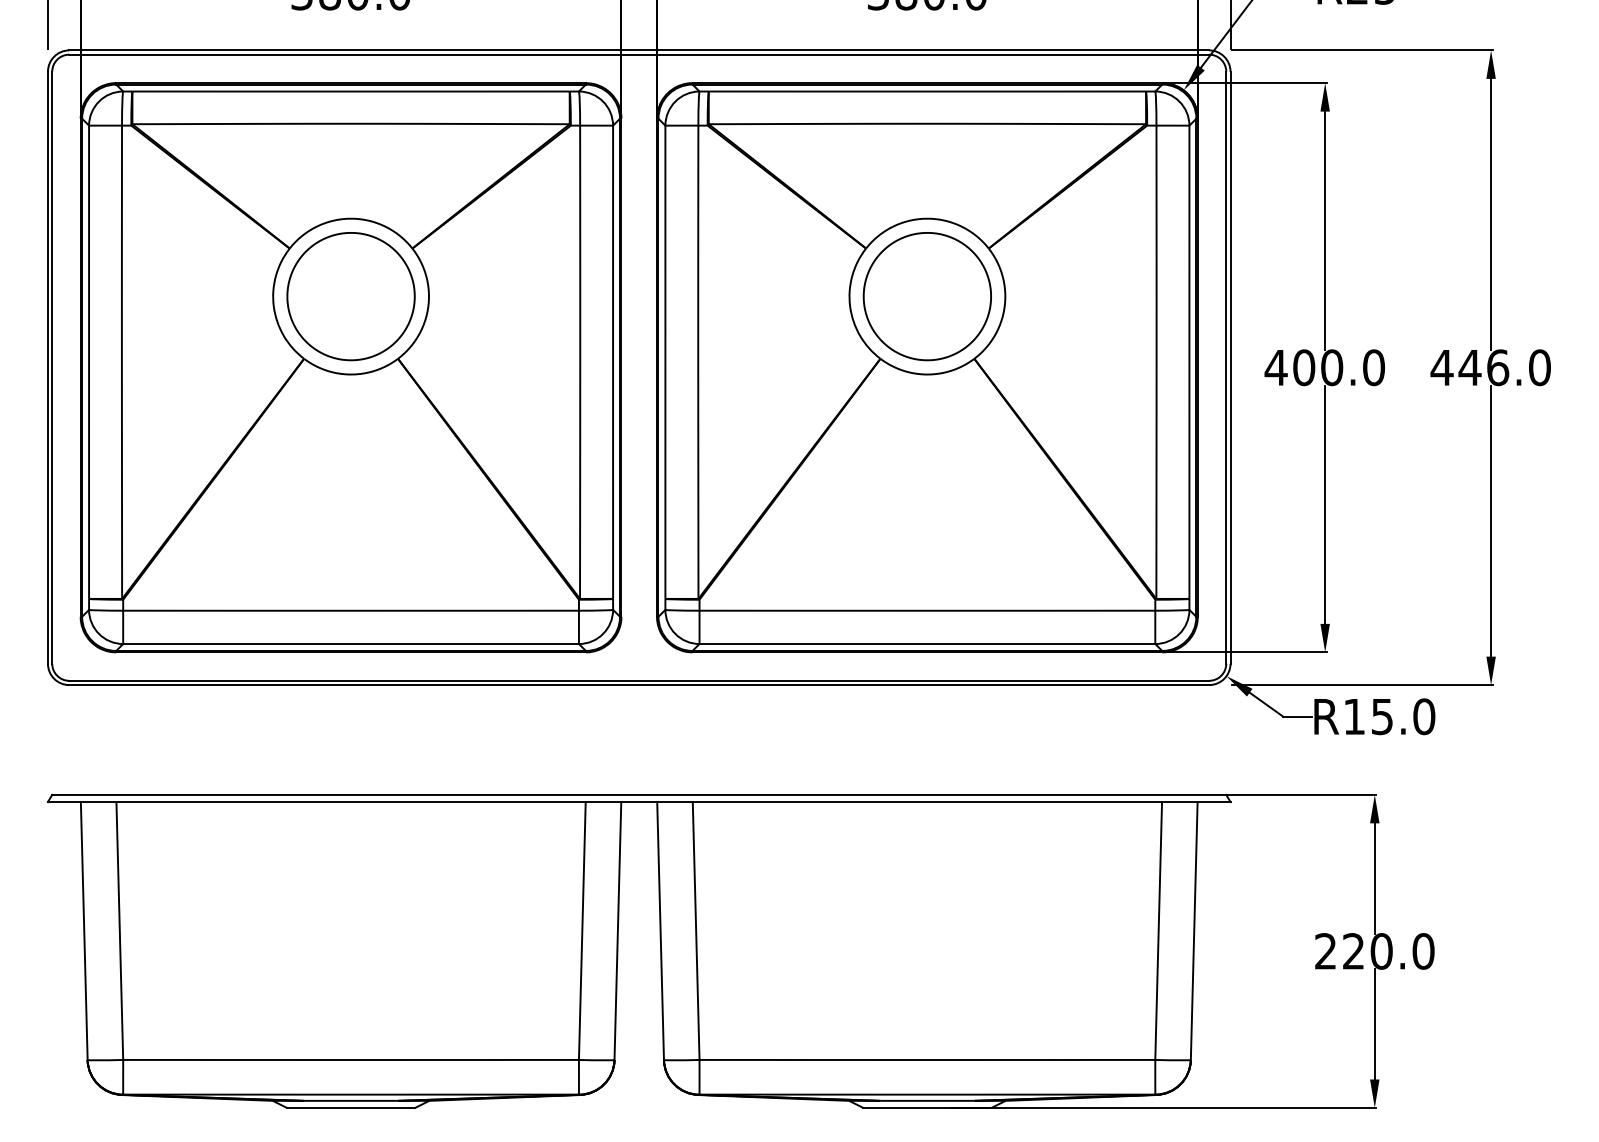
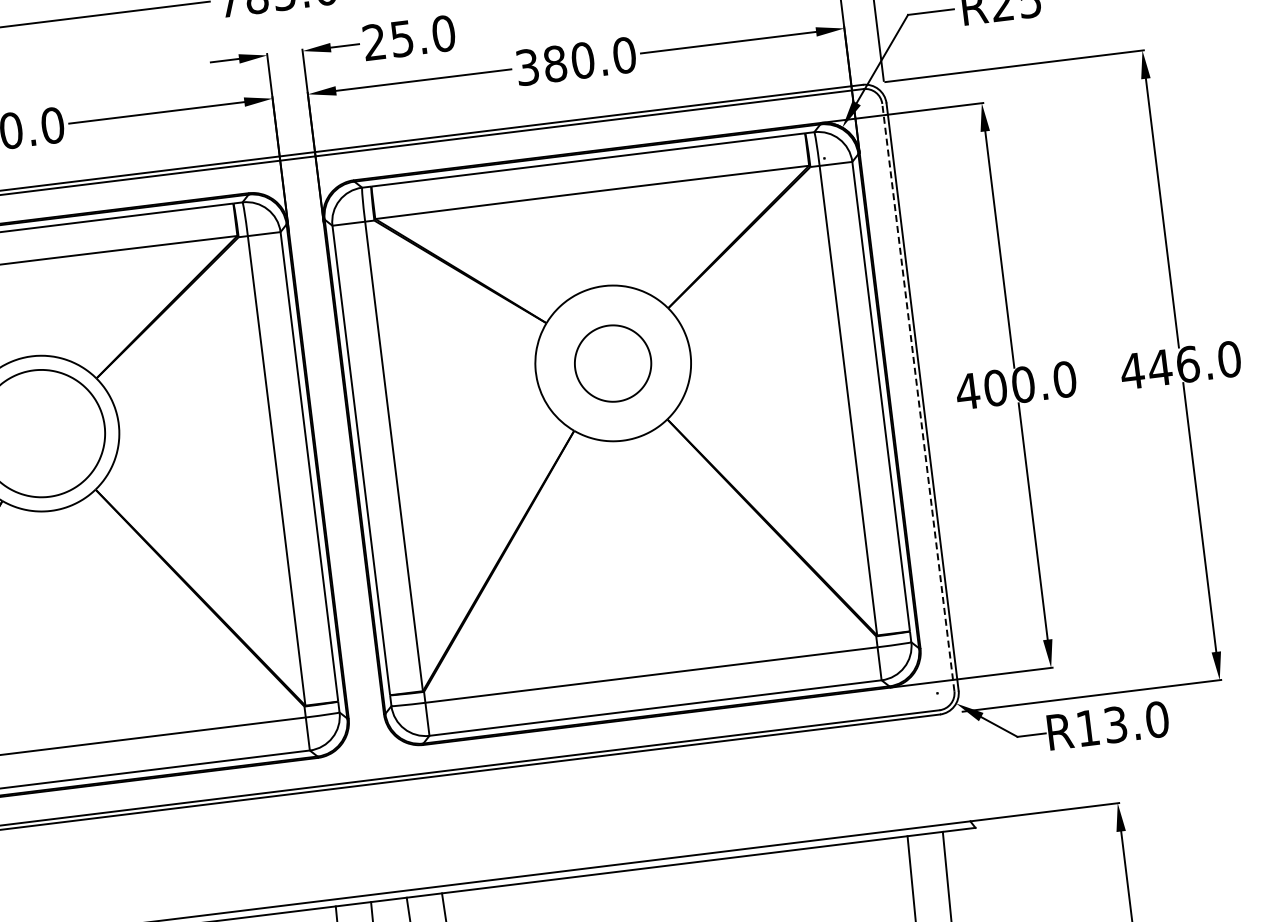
part: (926, 296) -> (612, 363), size x0.6
line: (1226, 367) -> (918, 397), solid -> dashed
text: (1382, 716) -> (1115, 724), R15.0 -> R13.0

